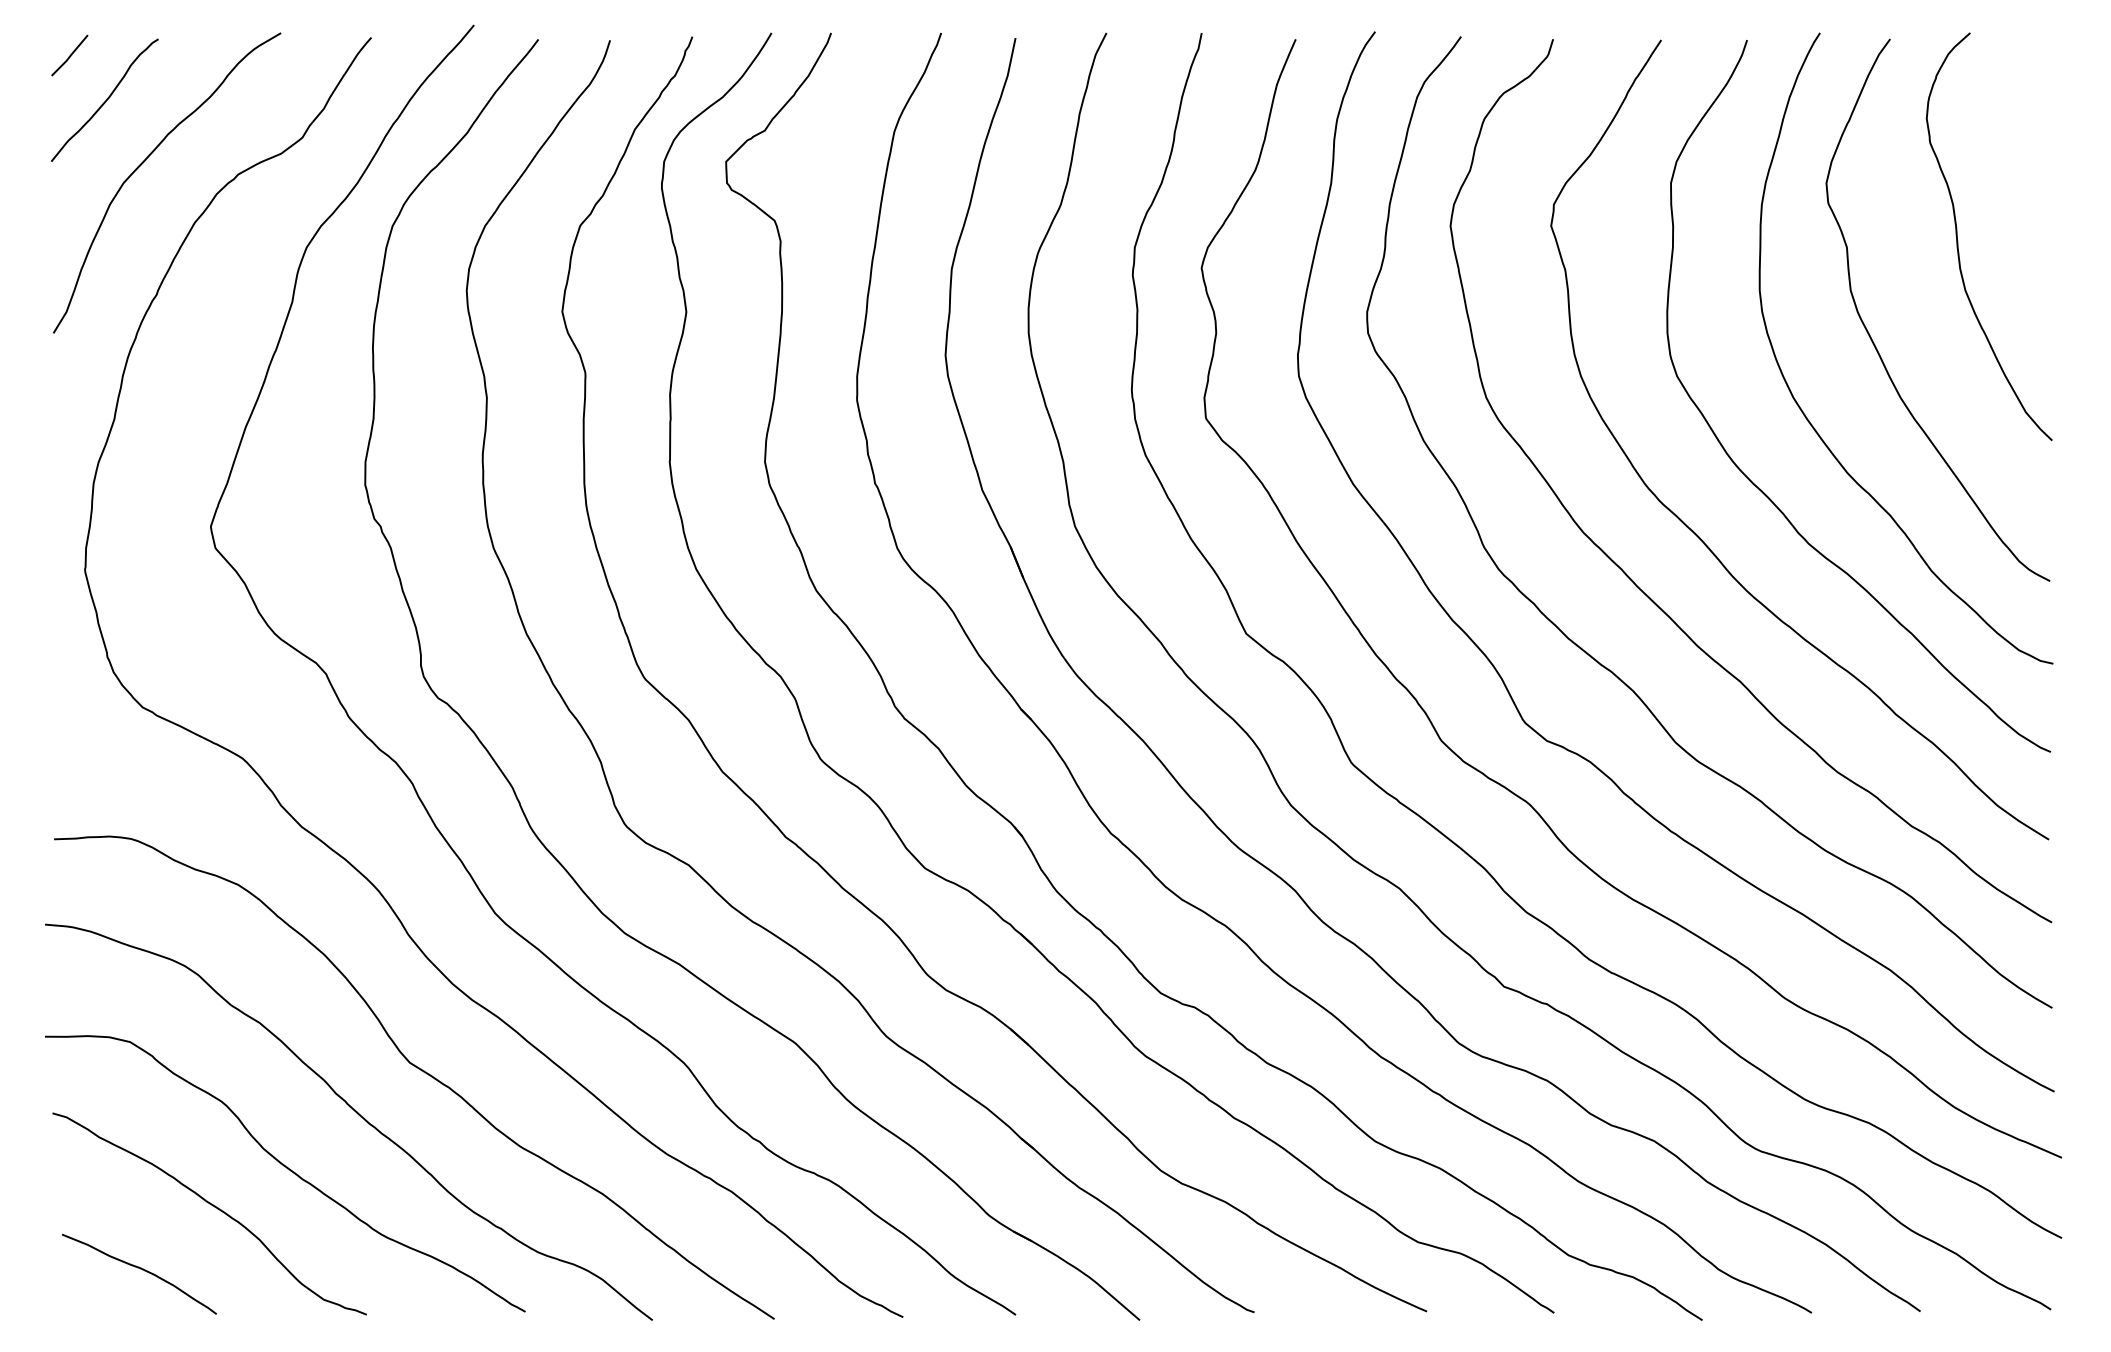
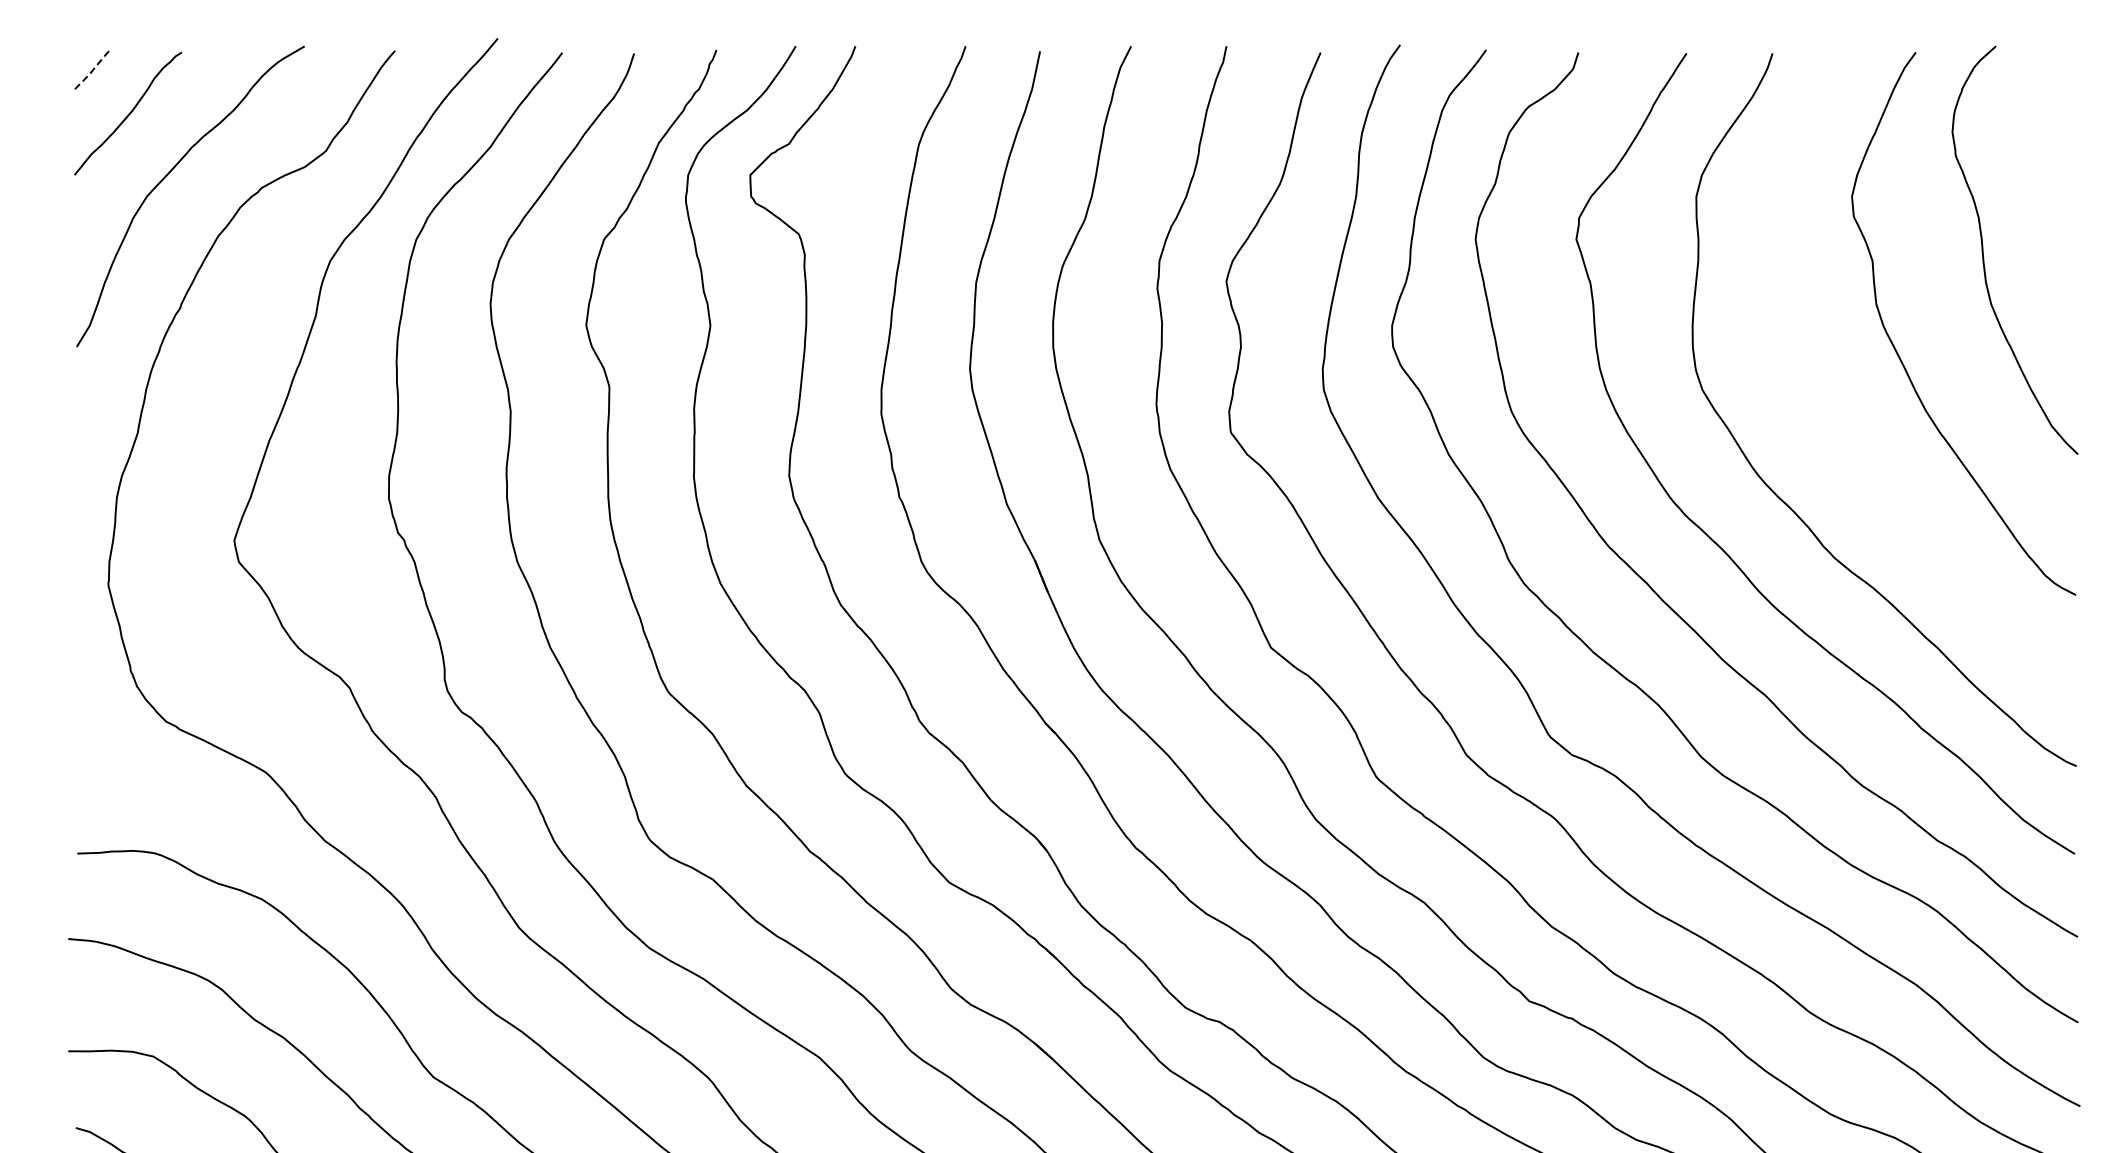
line: (70, 55) -> (93, 68), solid -> dashed
curve: (1805, 414) -> (1831, 428), removed

